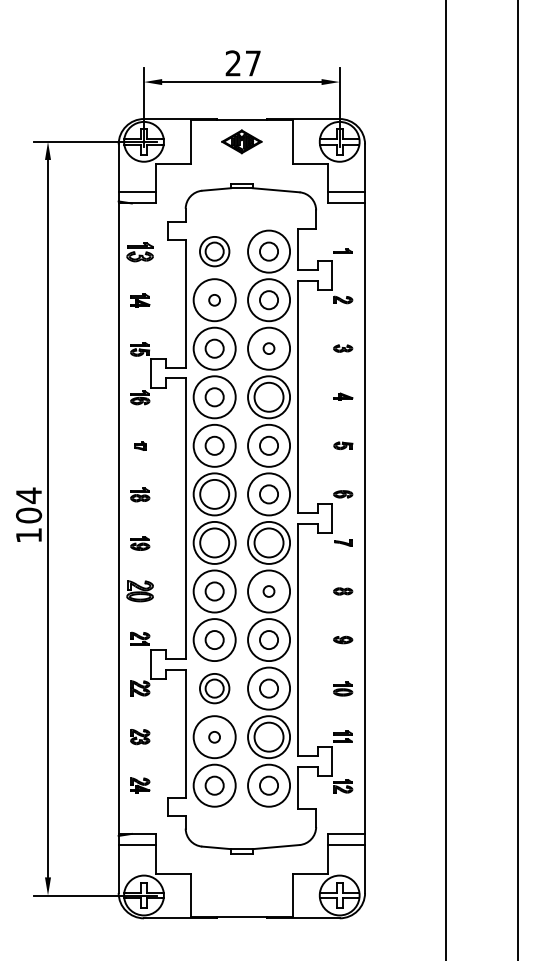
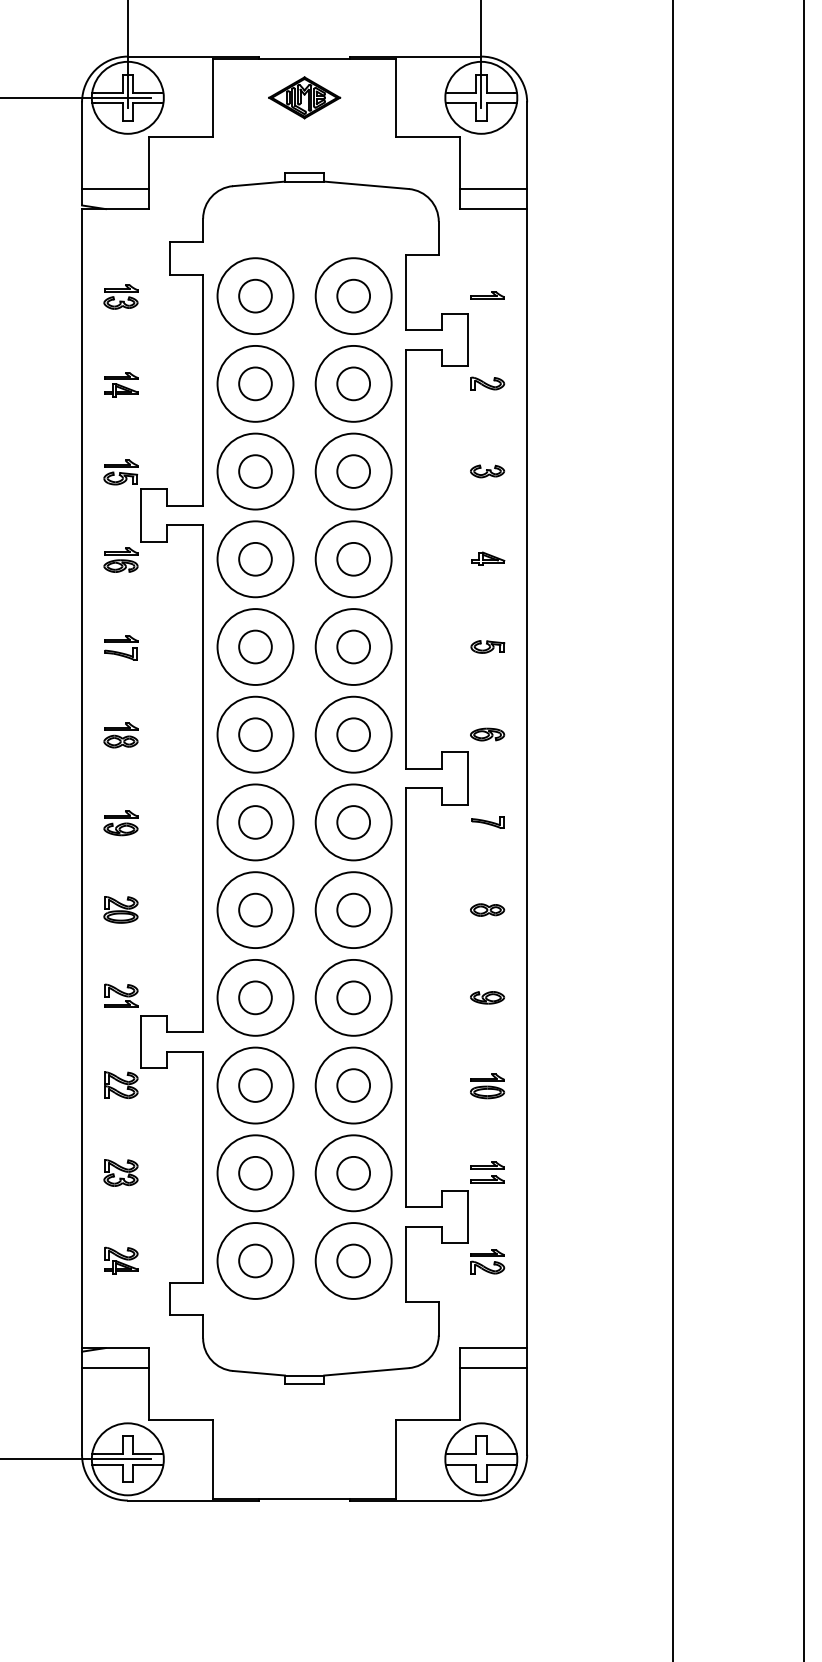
part: (140, 251) -> (121, 295), size x0.71
circle: (214, 251) -> (255, 295), size x1.43
circle: (214, 300) -> (255, 384), size x1.67
circle: (268, 348) -> (352, 471), size x1.67
circle: (268, 397) -> (352, 559), size x0.62
part: (139, 446) -> (119, 648), size x1.67
circle: (214, 494) -> (255, 734), size x0.62
circle: (214, 542) -> (255, 821), size x0.62
circle: (268, 542) -> (352, 821), size x0.62
part: (140, 591) -> (121, 910), size x0.71
circle: (268, 591) -> (352, 910), size x1.67
circle: (214, 688) -> (255, 1085), size x1.43
circle: (214, 737) -> (255, 1173), size x1.67
circle: (268, 737) -> (352, 1173), size x0.62

